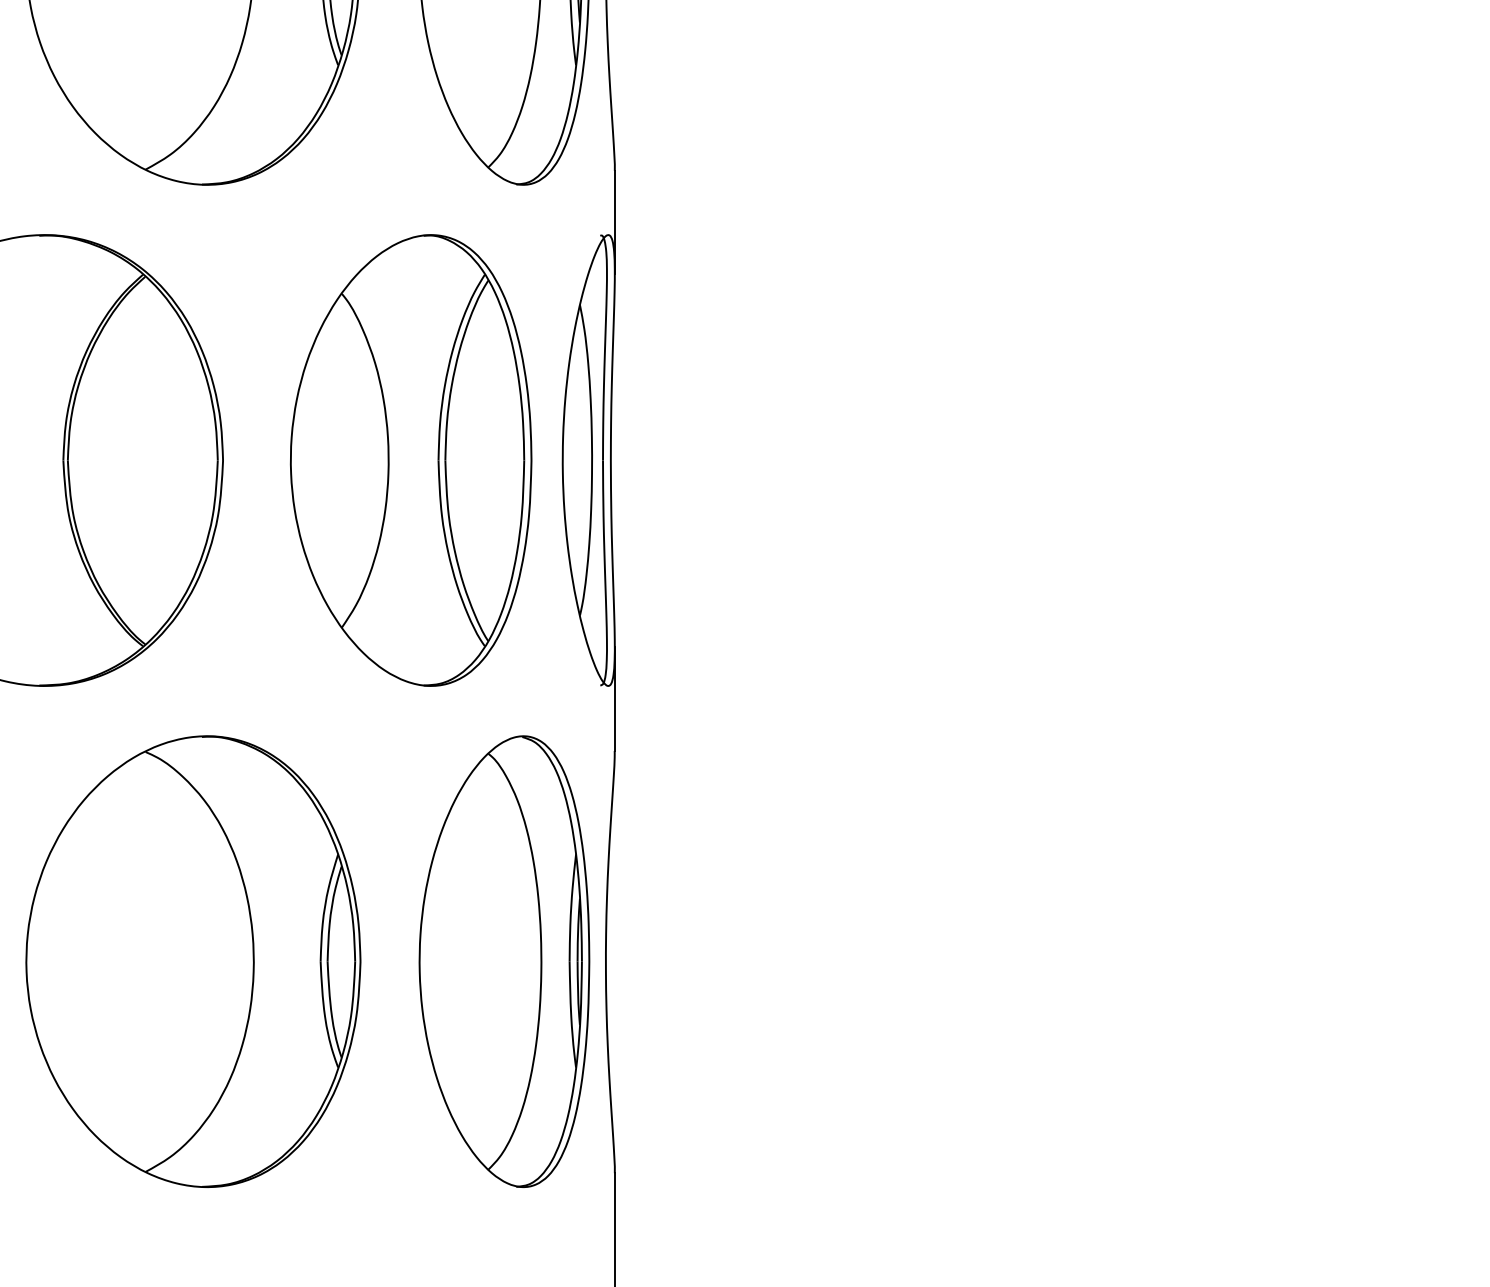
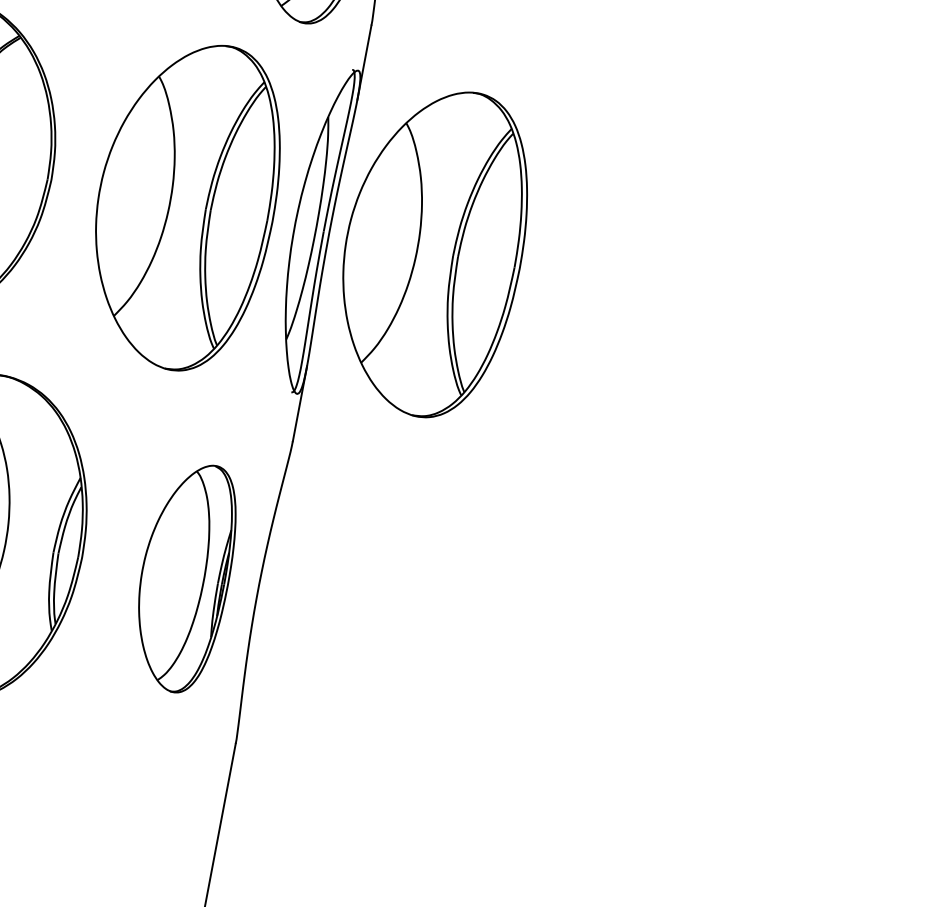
part: (756, 460) -> (433, 252), added
part: (504, 961) -> (185, 577), size x0.7

